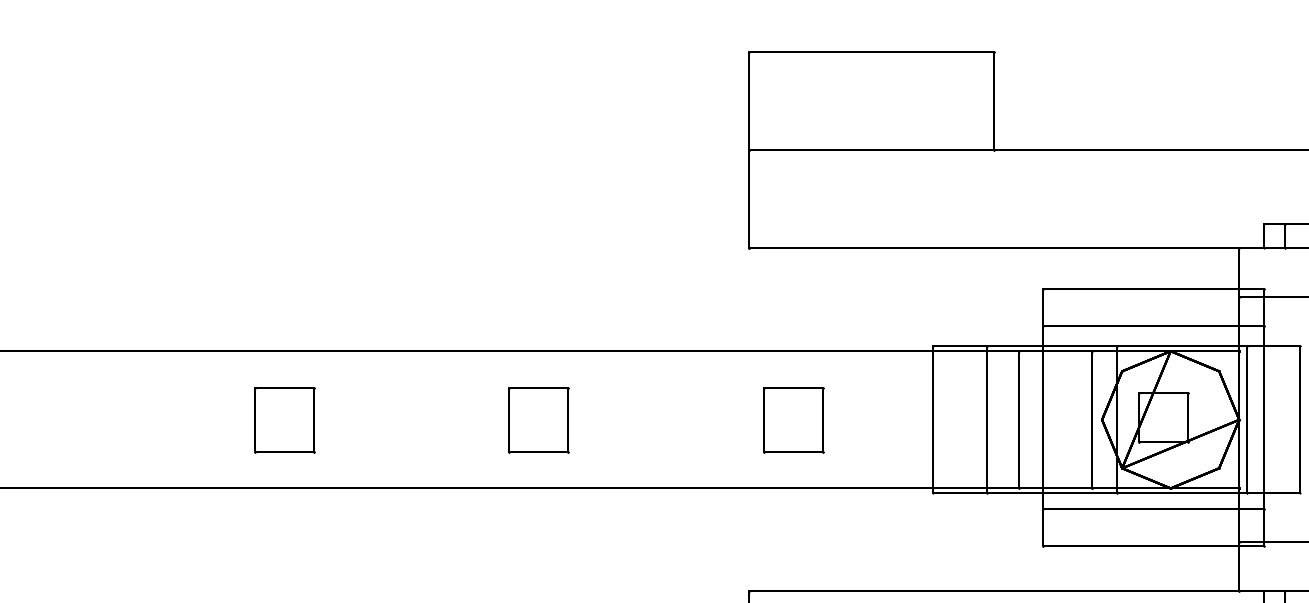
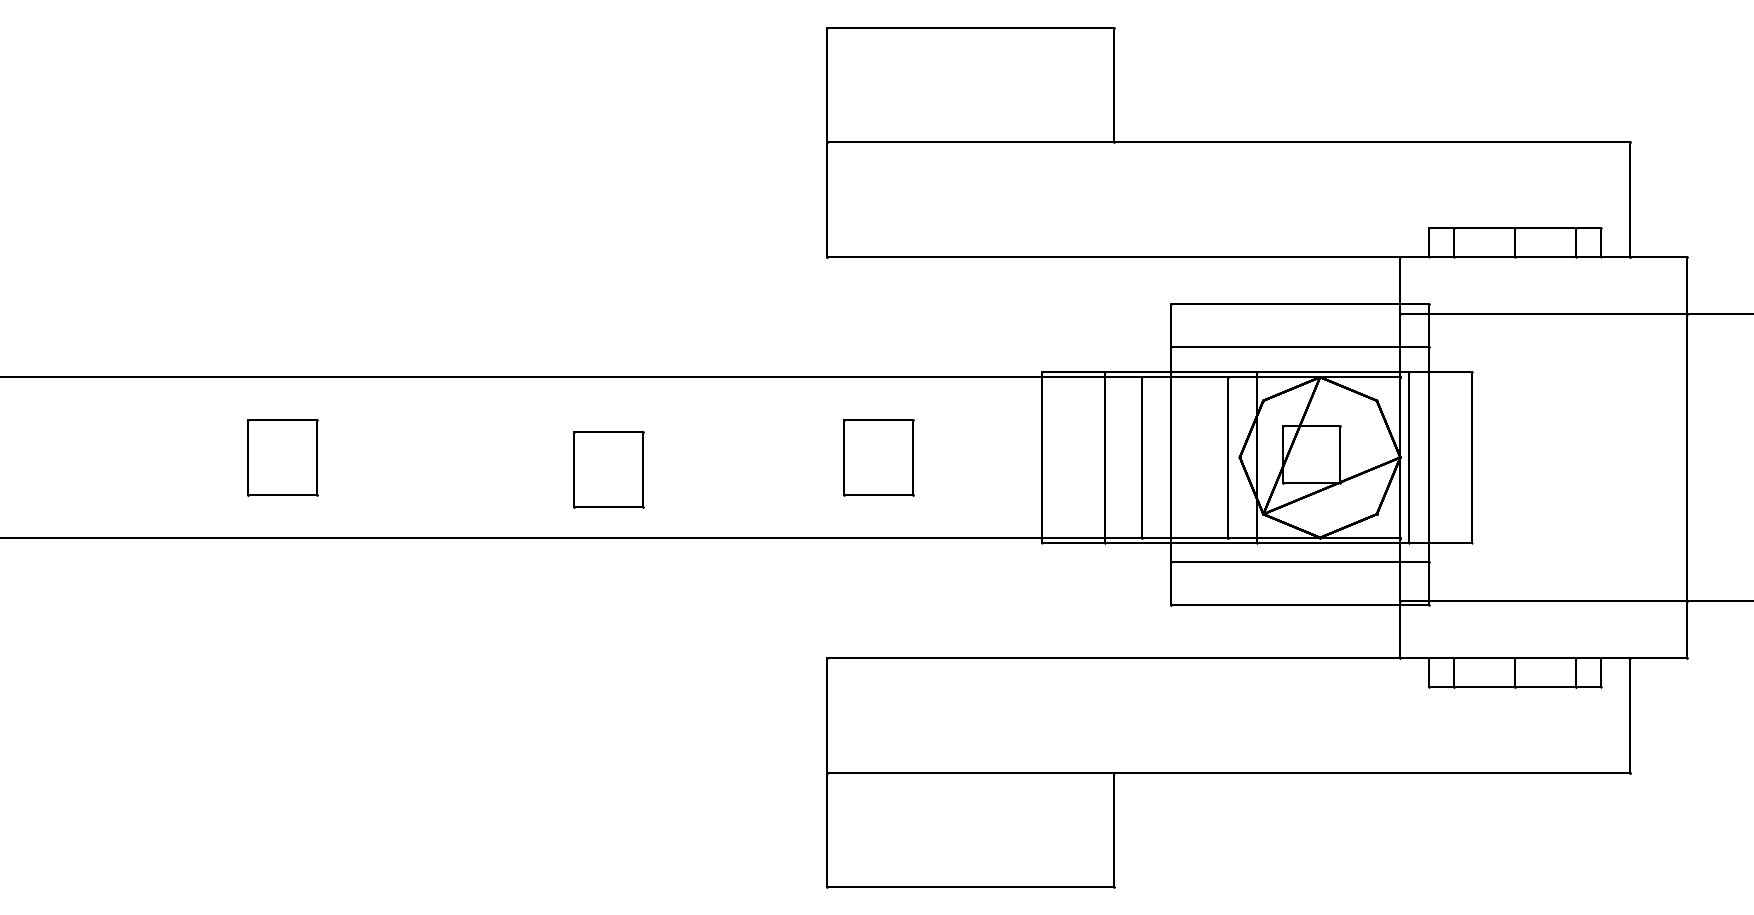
part: (538, 419) -> (608, 469), moved

